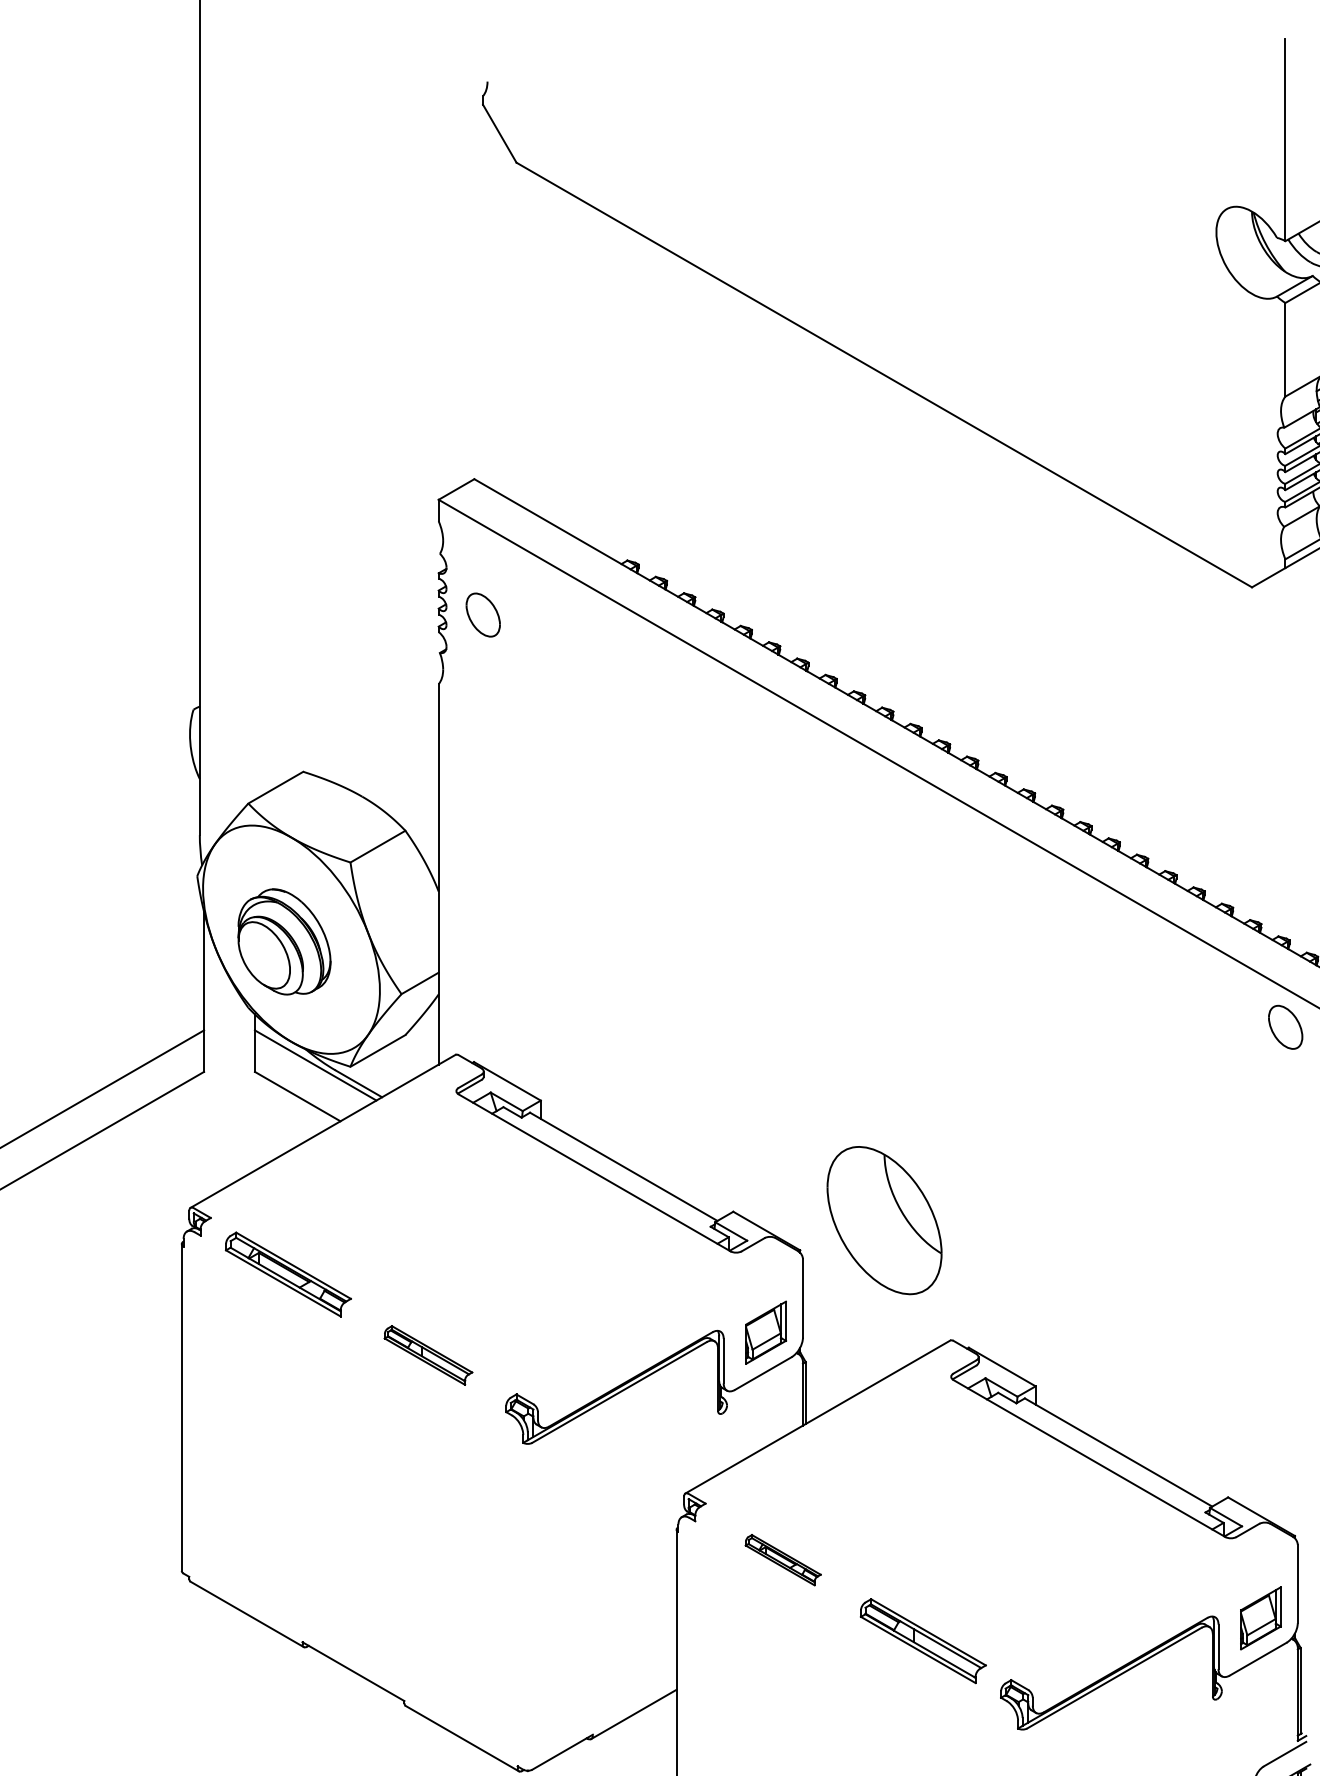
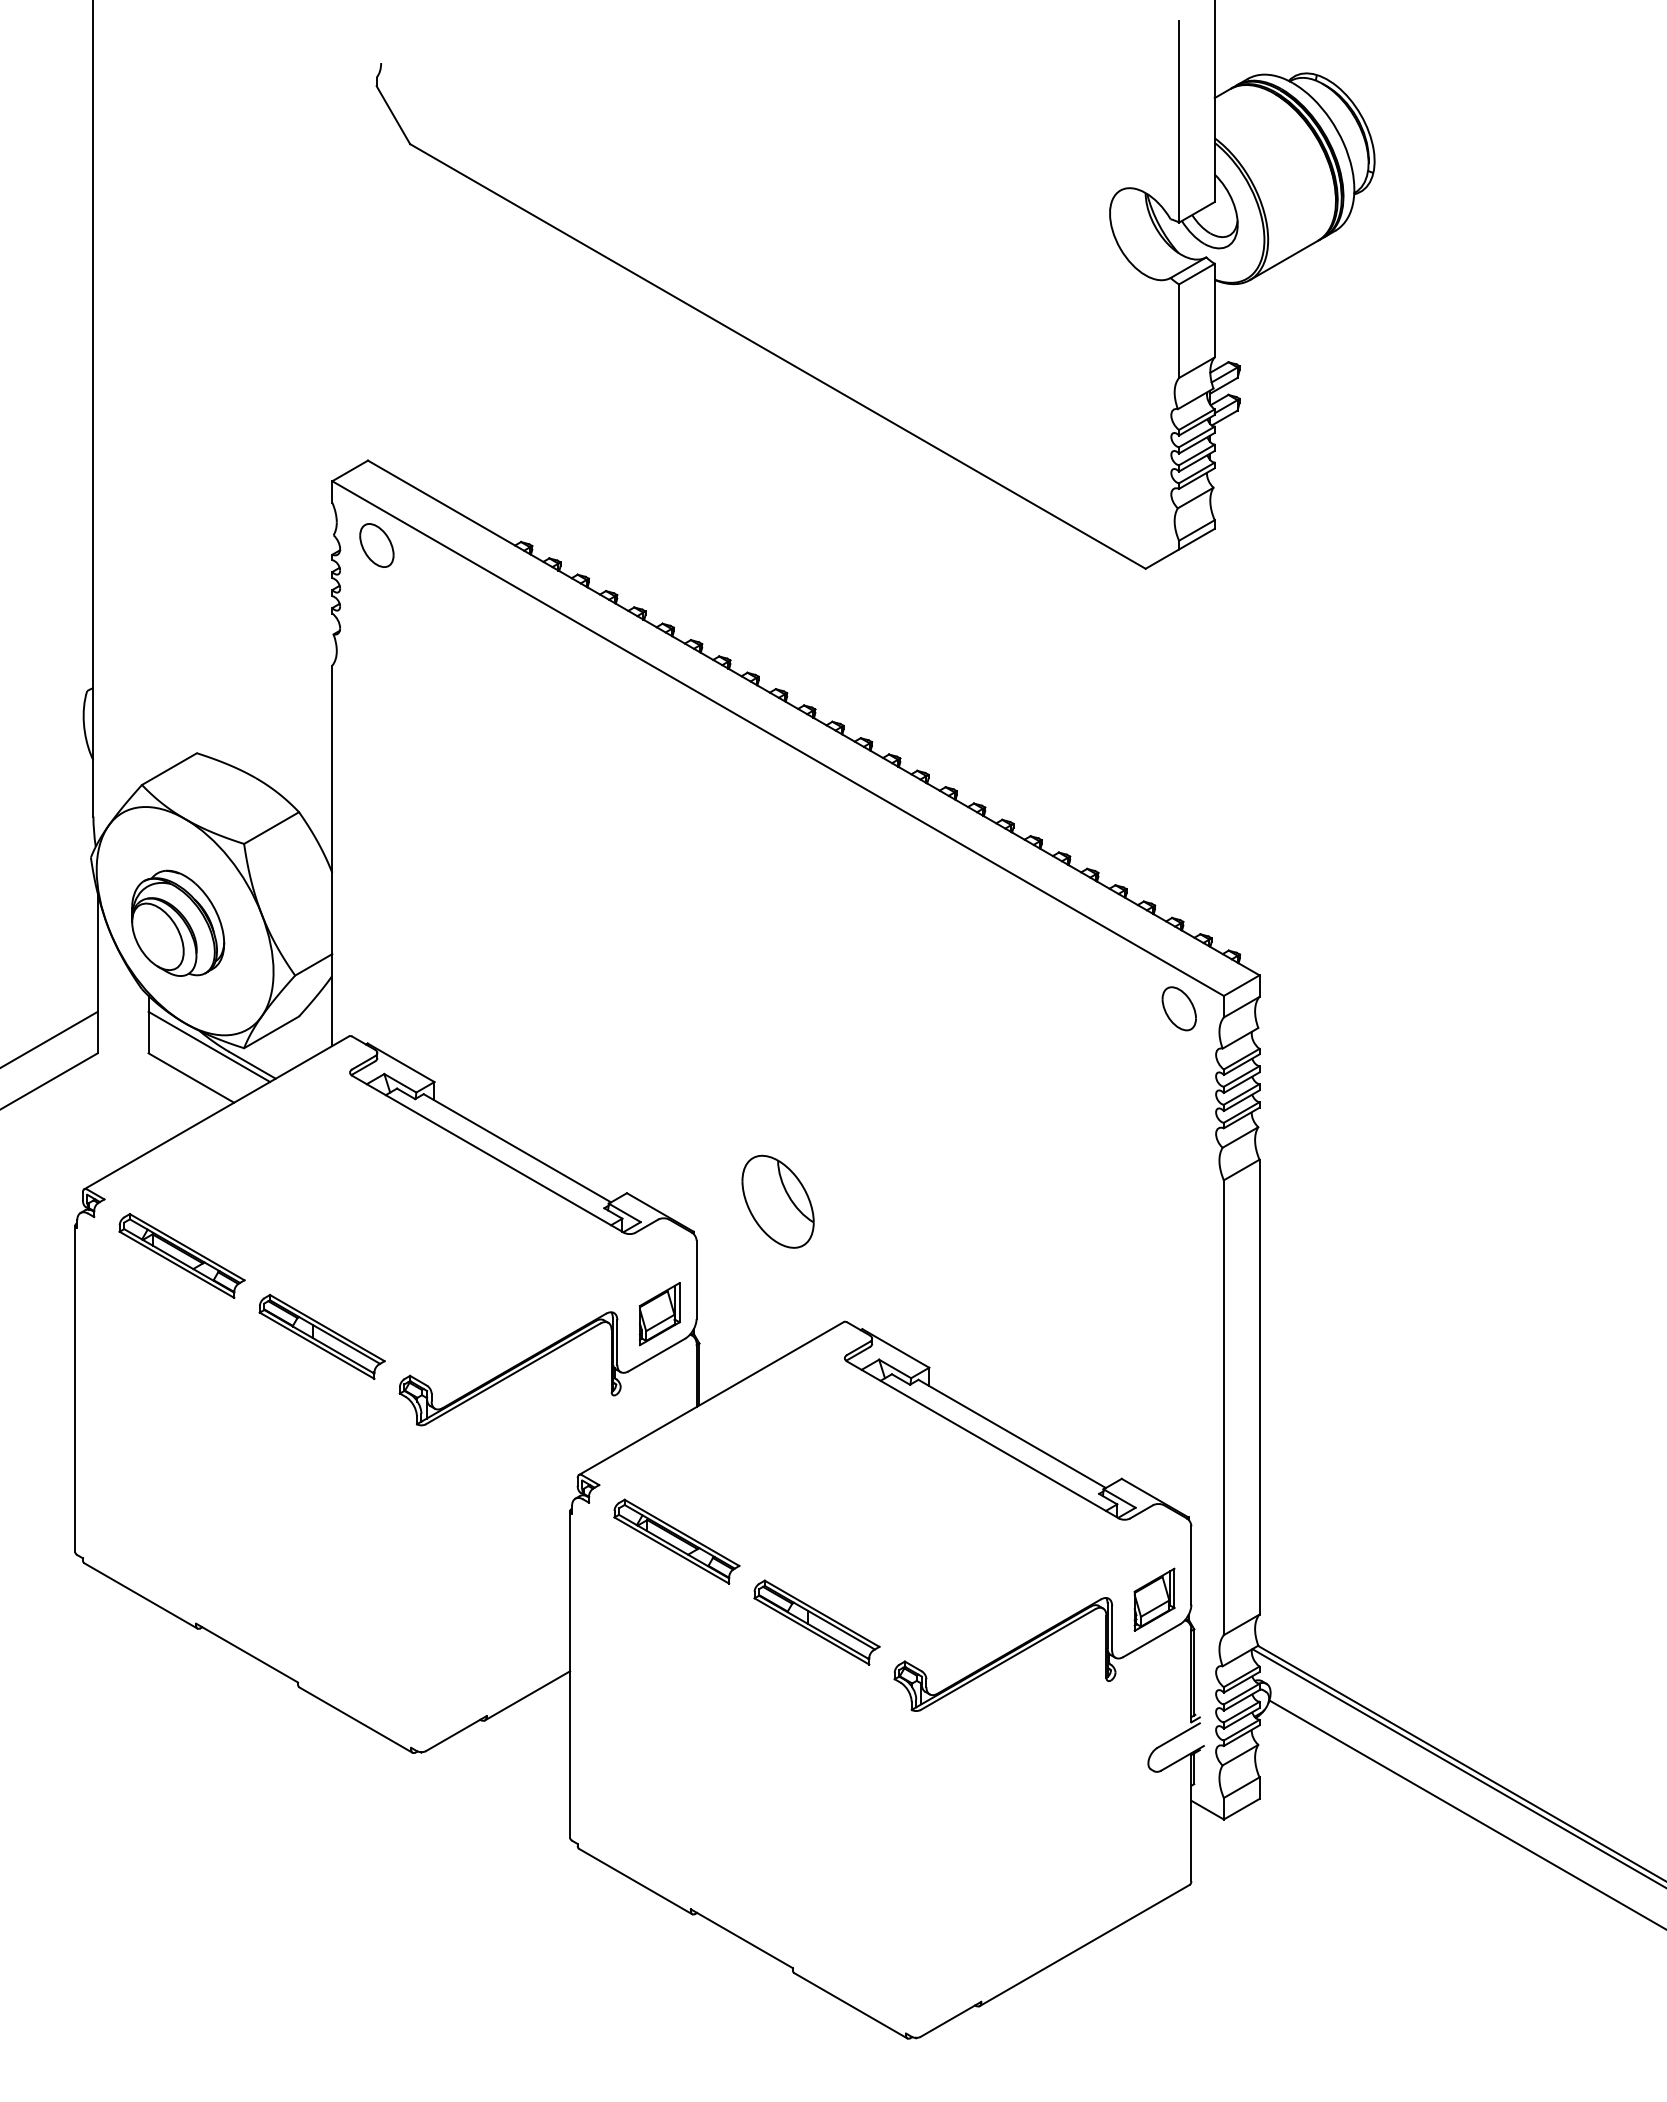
part: (482, 615) -> (376, 545), moved
part: (883, 1220) -> (777, 1201), size x0.62
part: (427, 1355) -> (321, 1336), size x1.43
part: (782, 1560) -> (676, 1541), size x1.67

